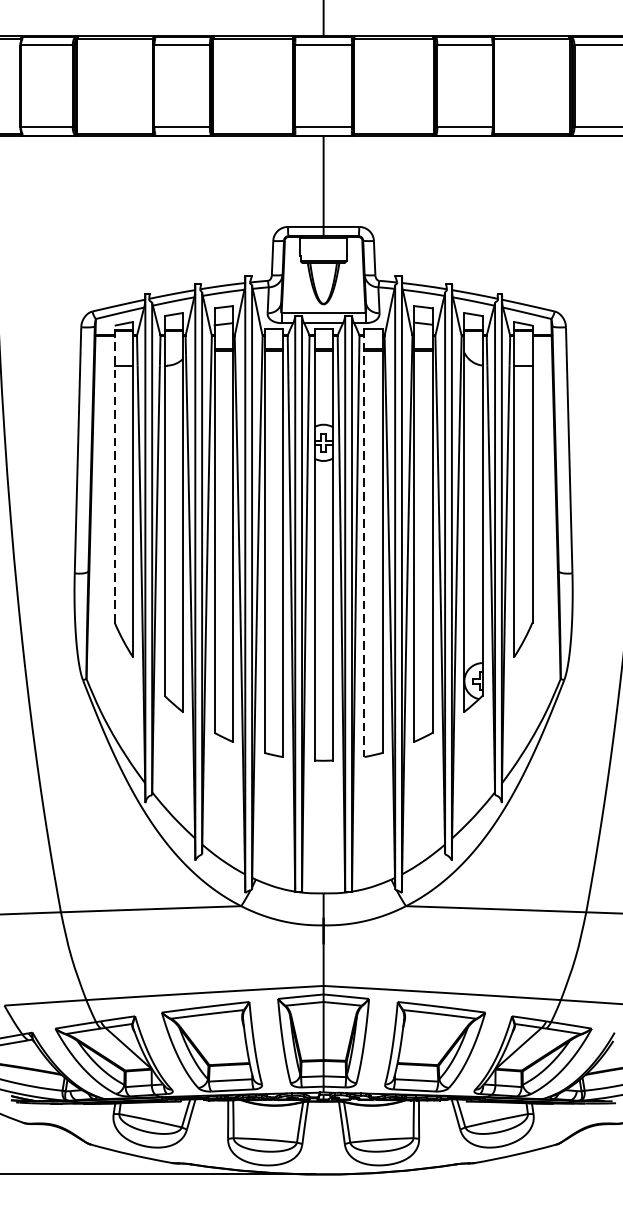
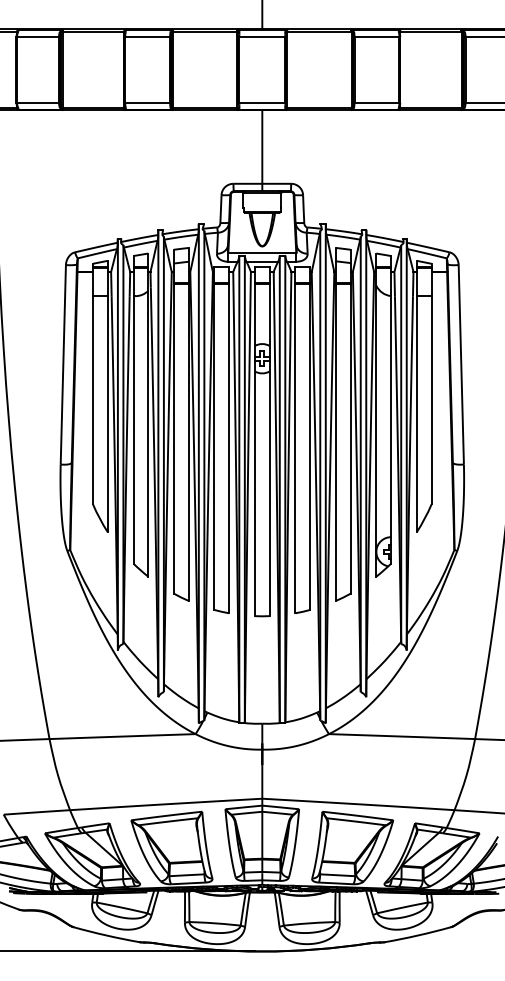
line: (115, 473) -> (93, 383), dashed -> solid
line: (364, 543) -> (295, 440), dashed -> solid

